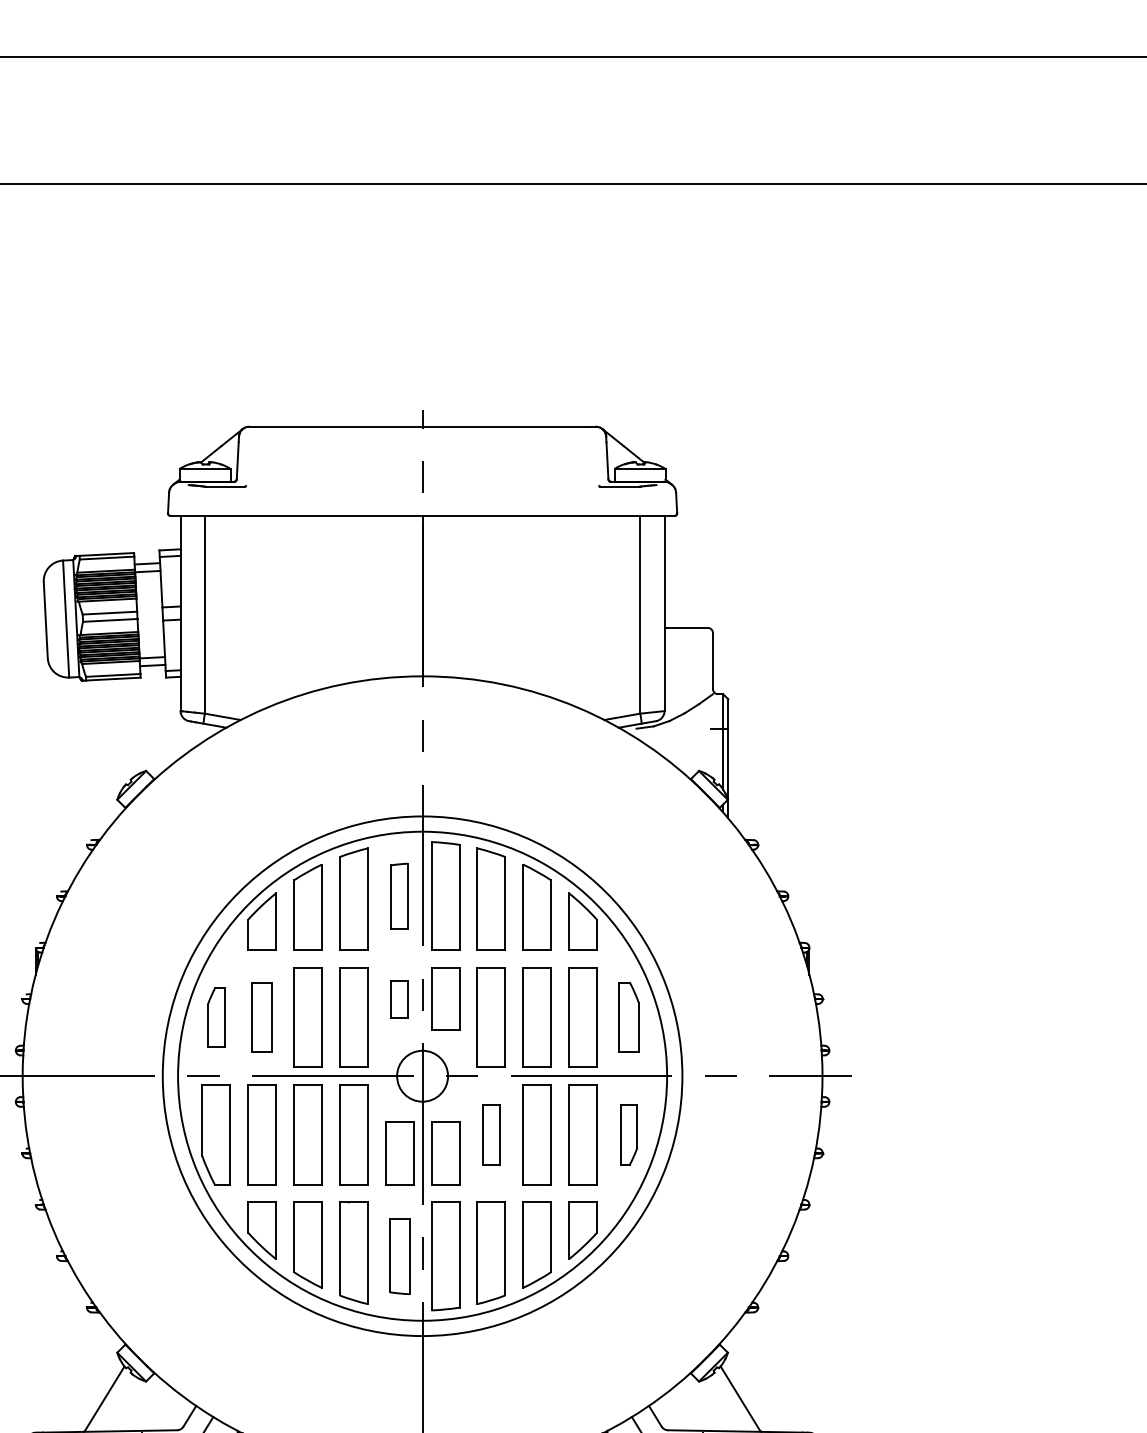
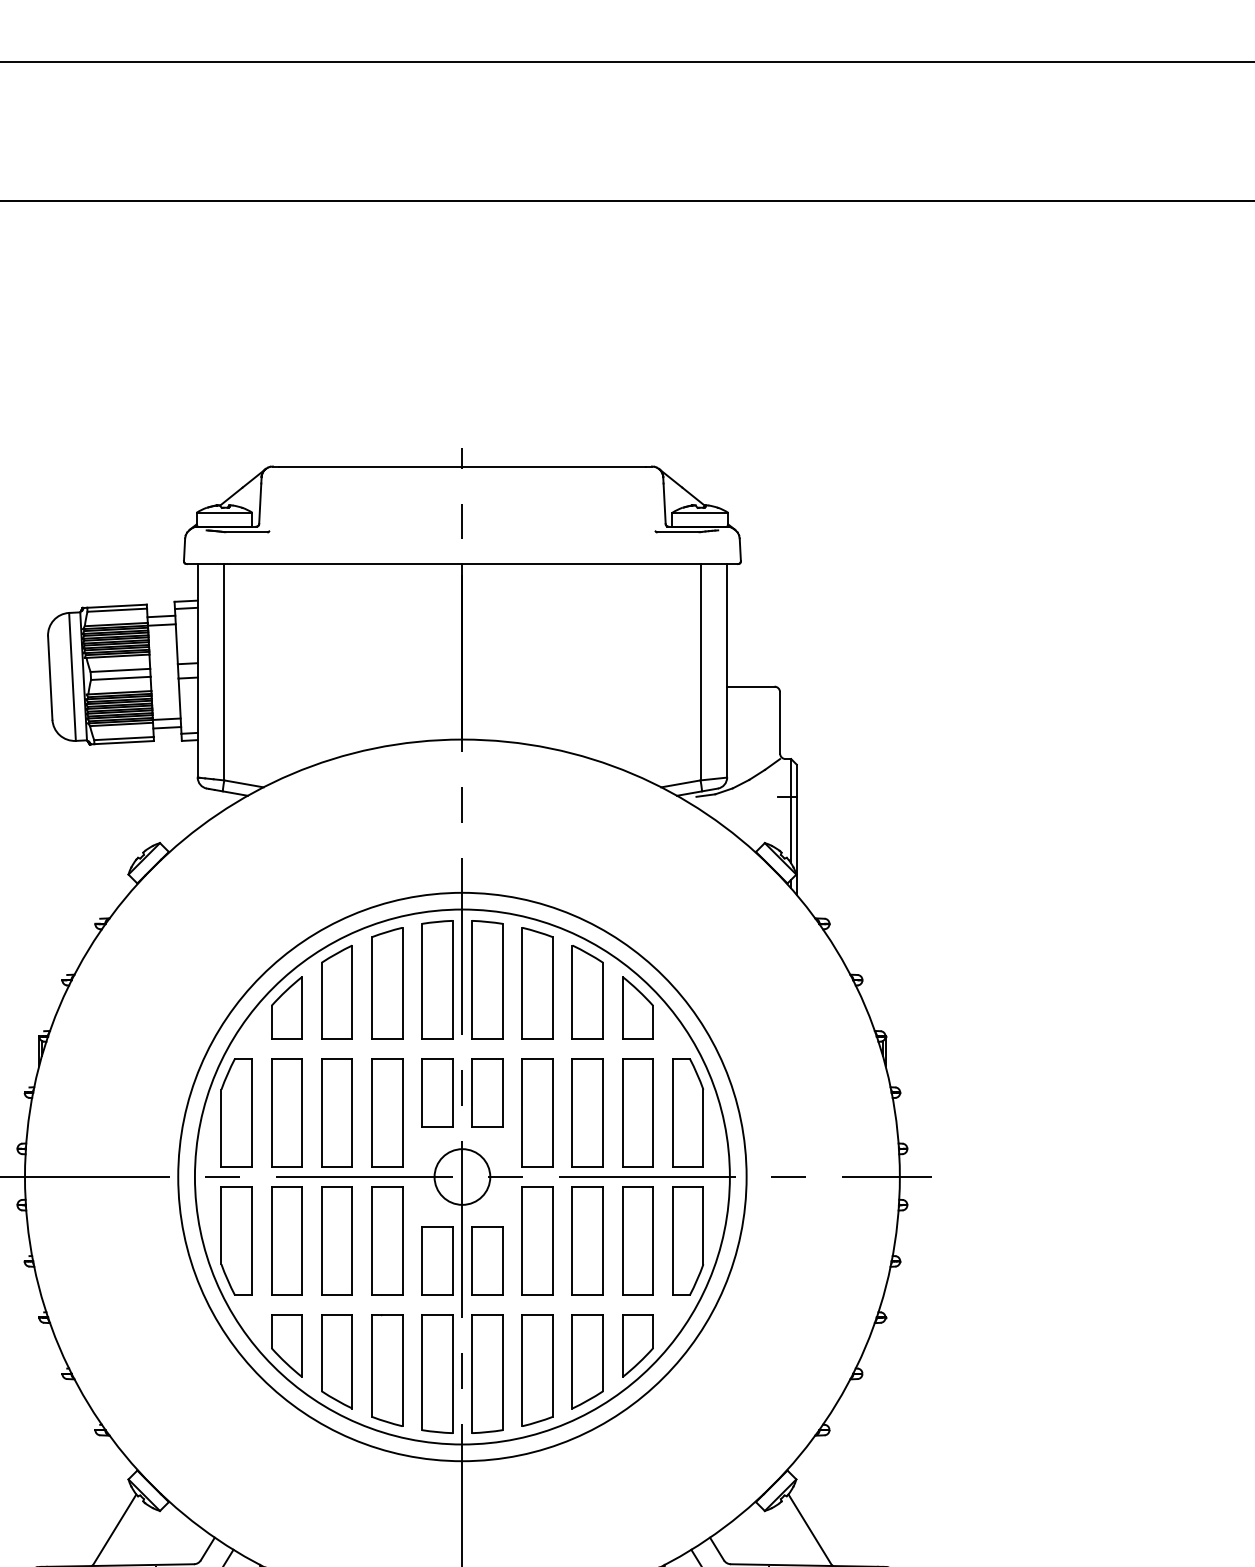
part: (399, 895) -> (437, 979), size x1.67
part: (399, 998) -> (437, 1092), size x1.67
part: (216, 1017) -> (236, 1112), size x1.67
part: (261, 1017) -> (286, 1112), size x1.43
part: (629, 1017) -> (688, 1112), size x1.43
part: (491, 1134) -> (537, 1240), size x1.67
part: (629, 1134) -> (688, 1240), size x1.67
part: (399, 1255) -> (437, 1373), size x1.43

